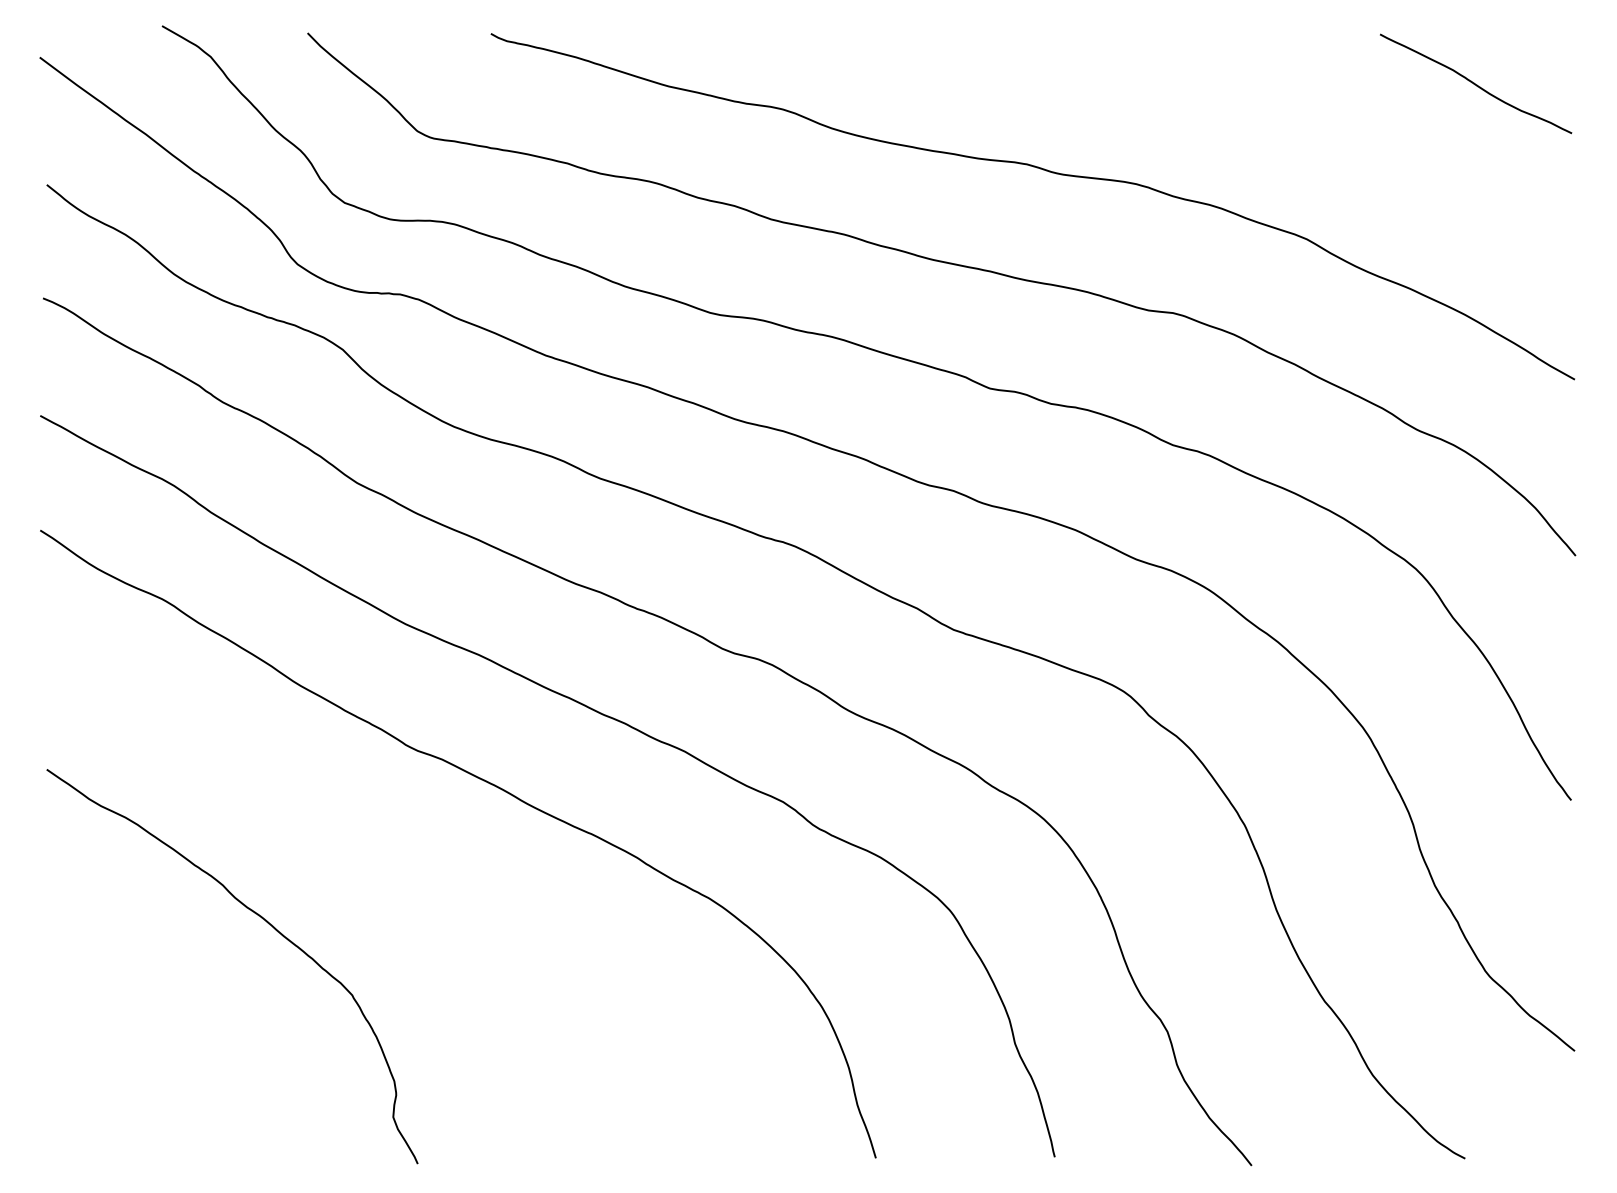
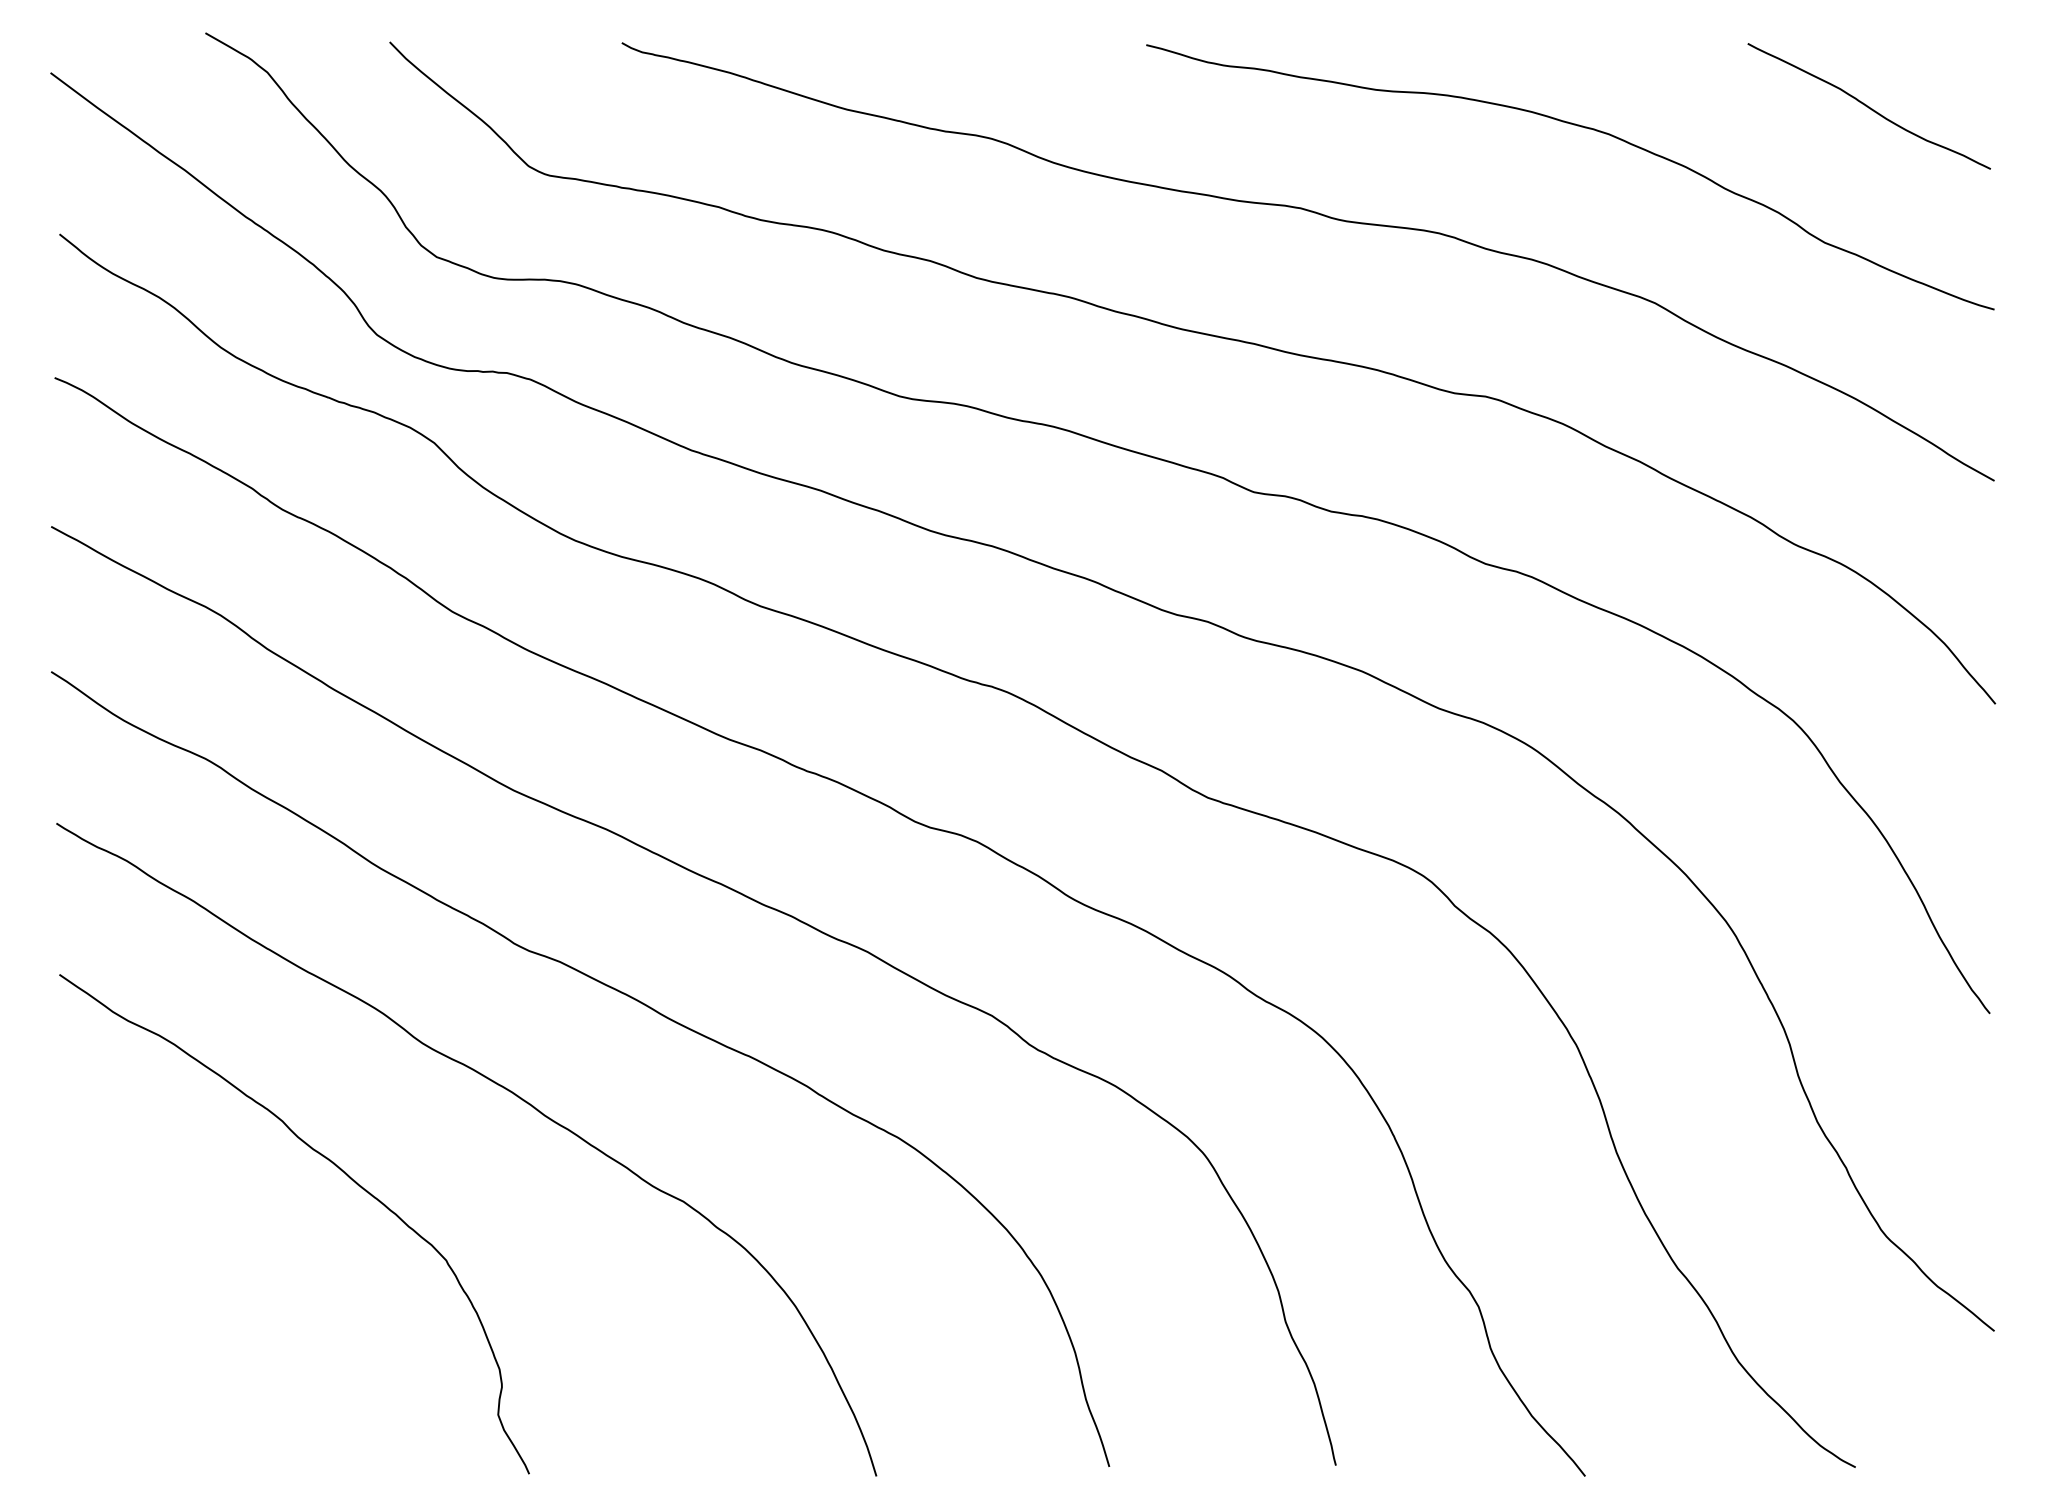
curve: (1248, 100) -> (1581, 127), added
curve: (392, 857) -> (497, 1085), added

